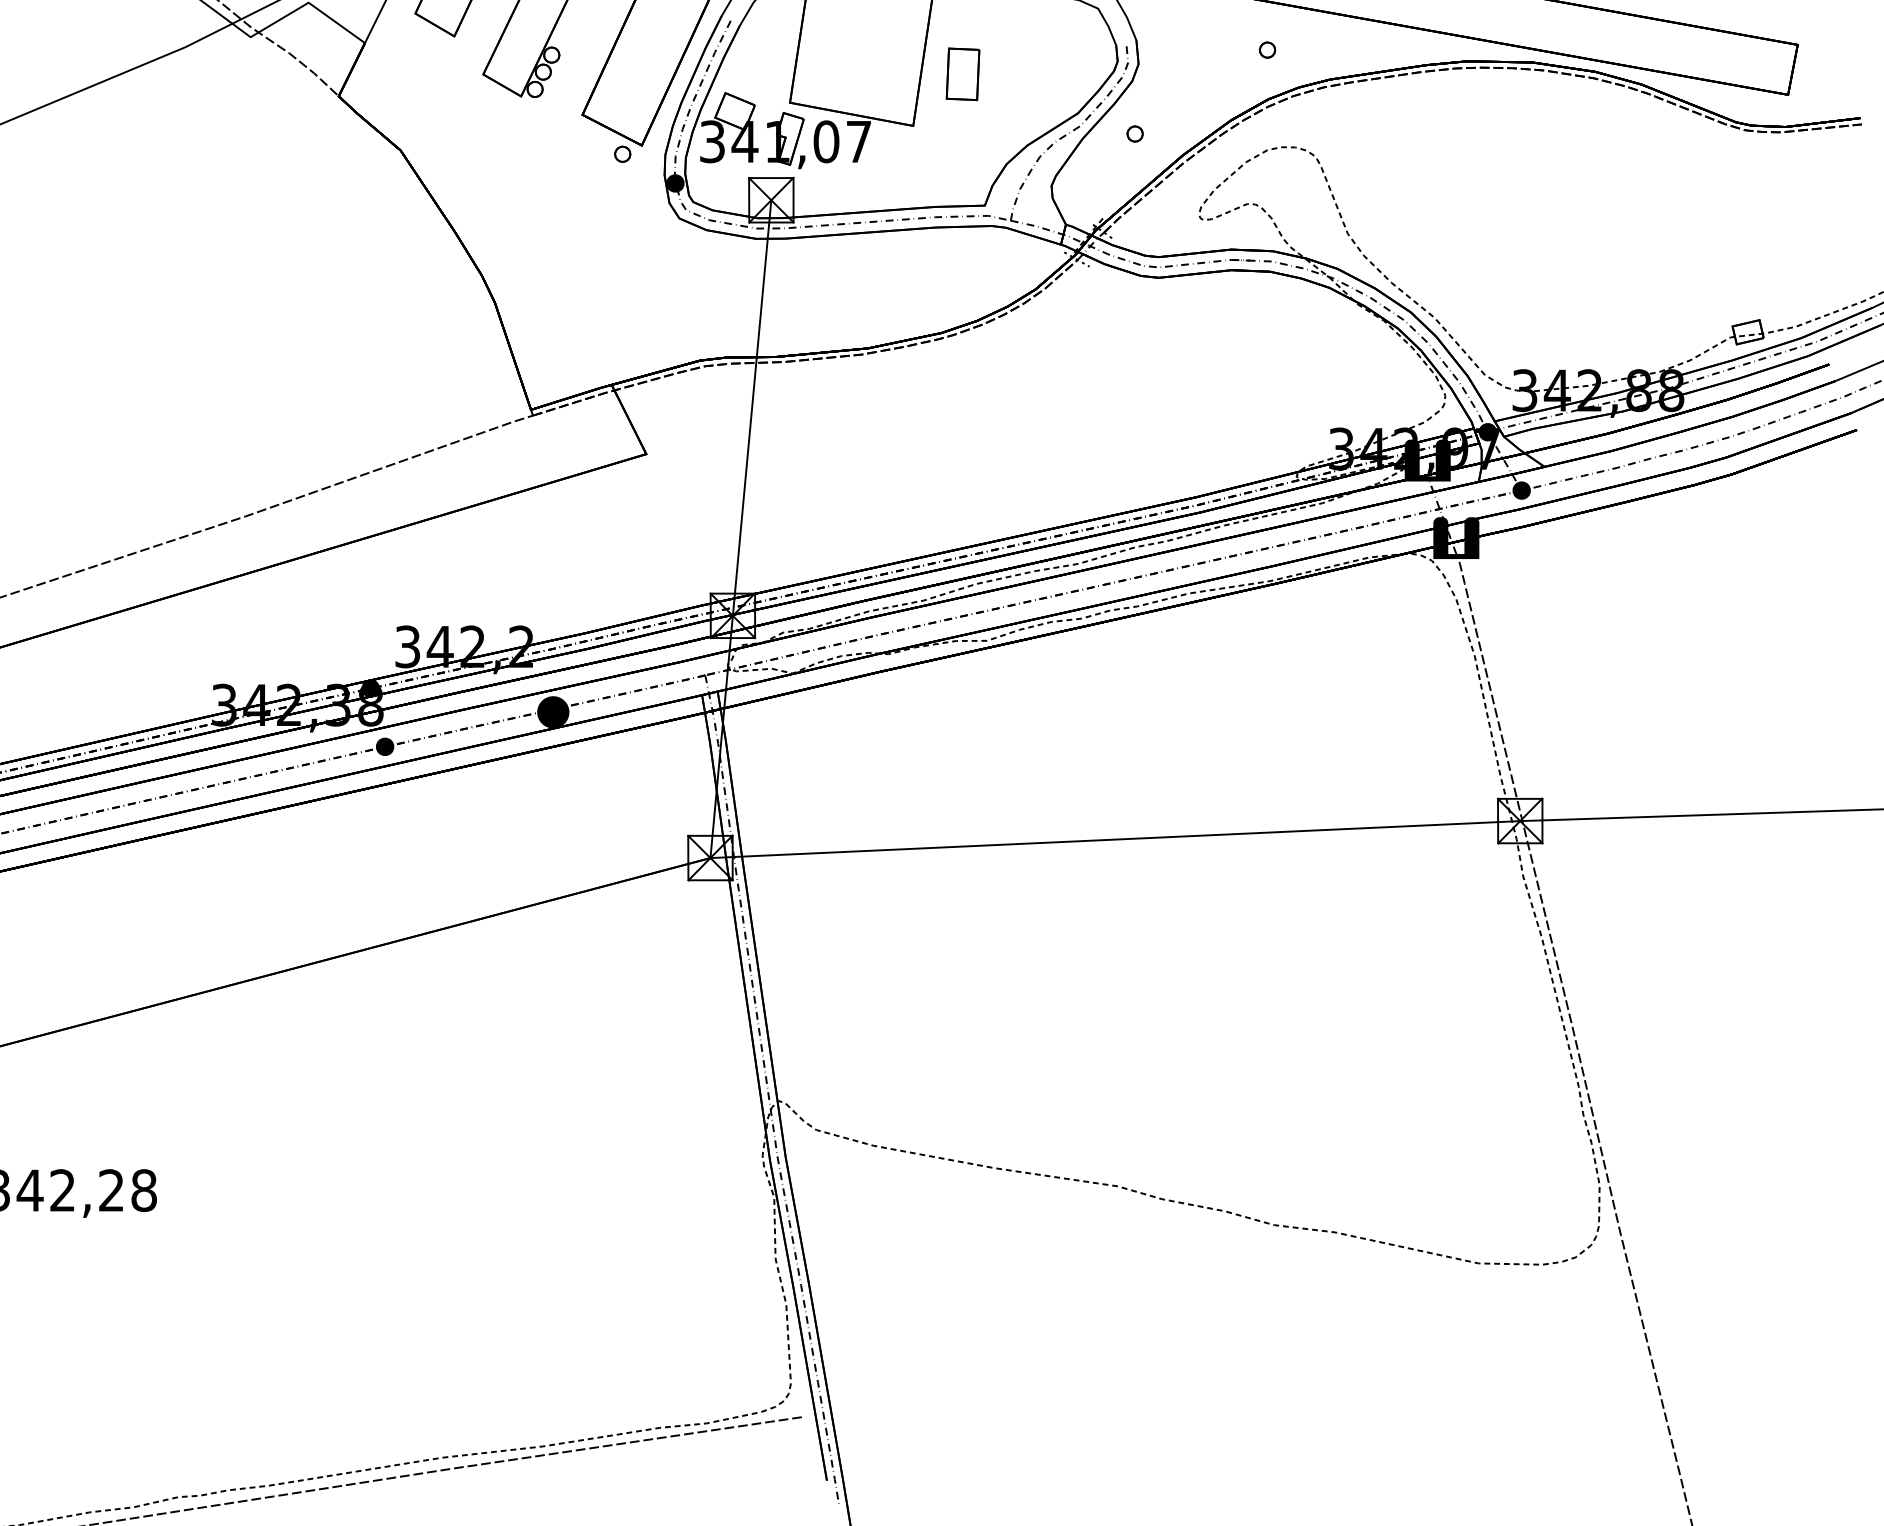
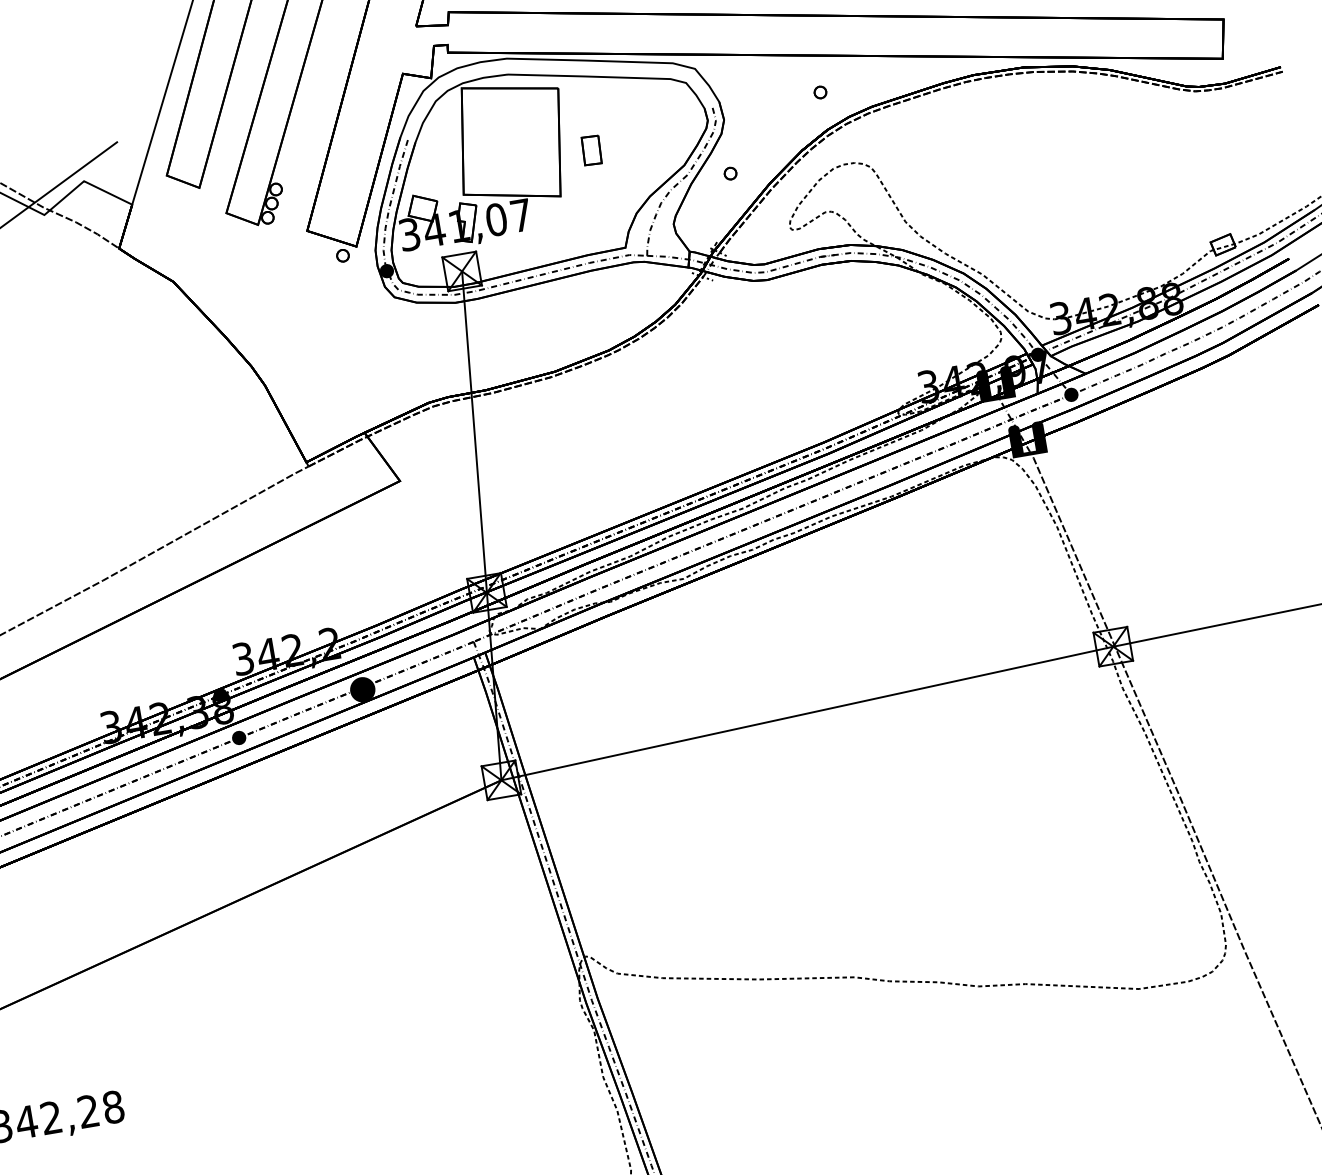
part: (962, 73) -> (591, 150), size x0.71

